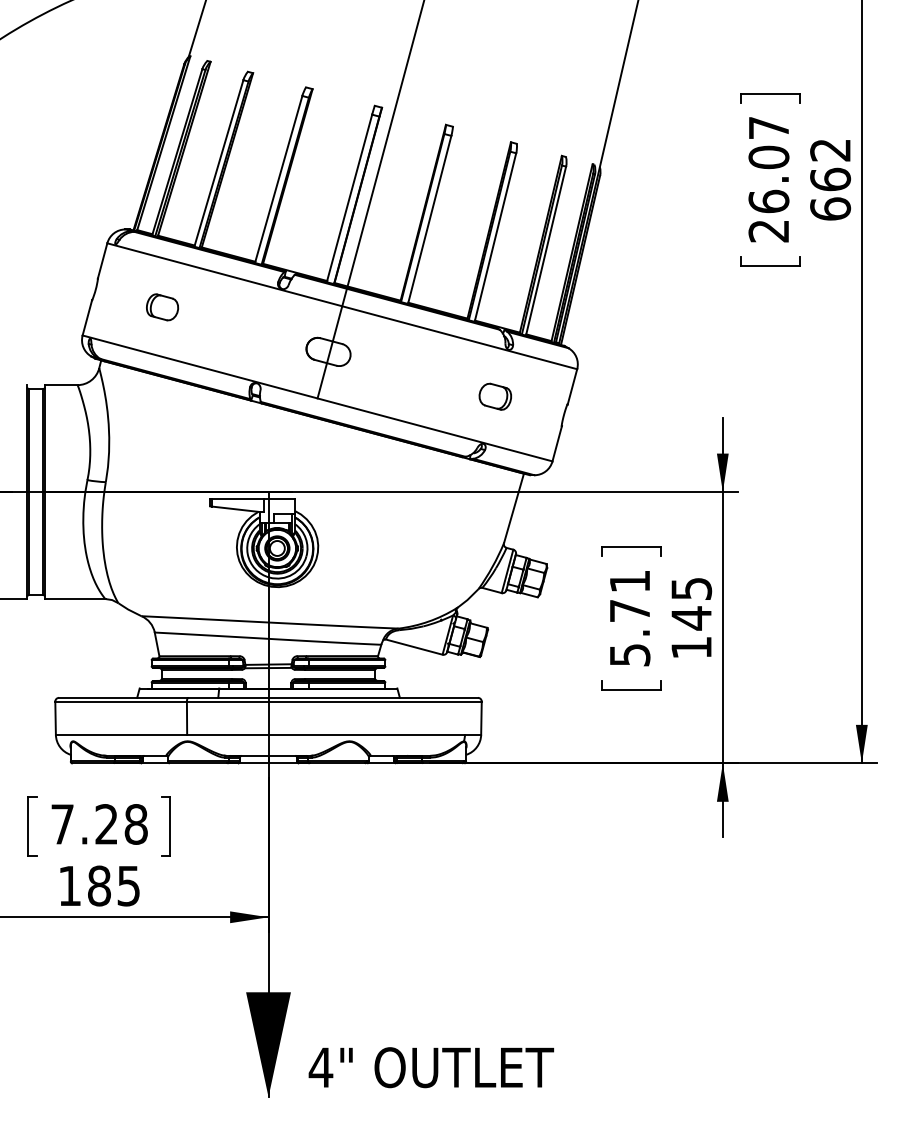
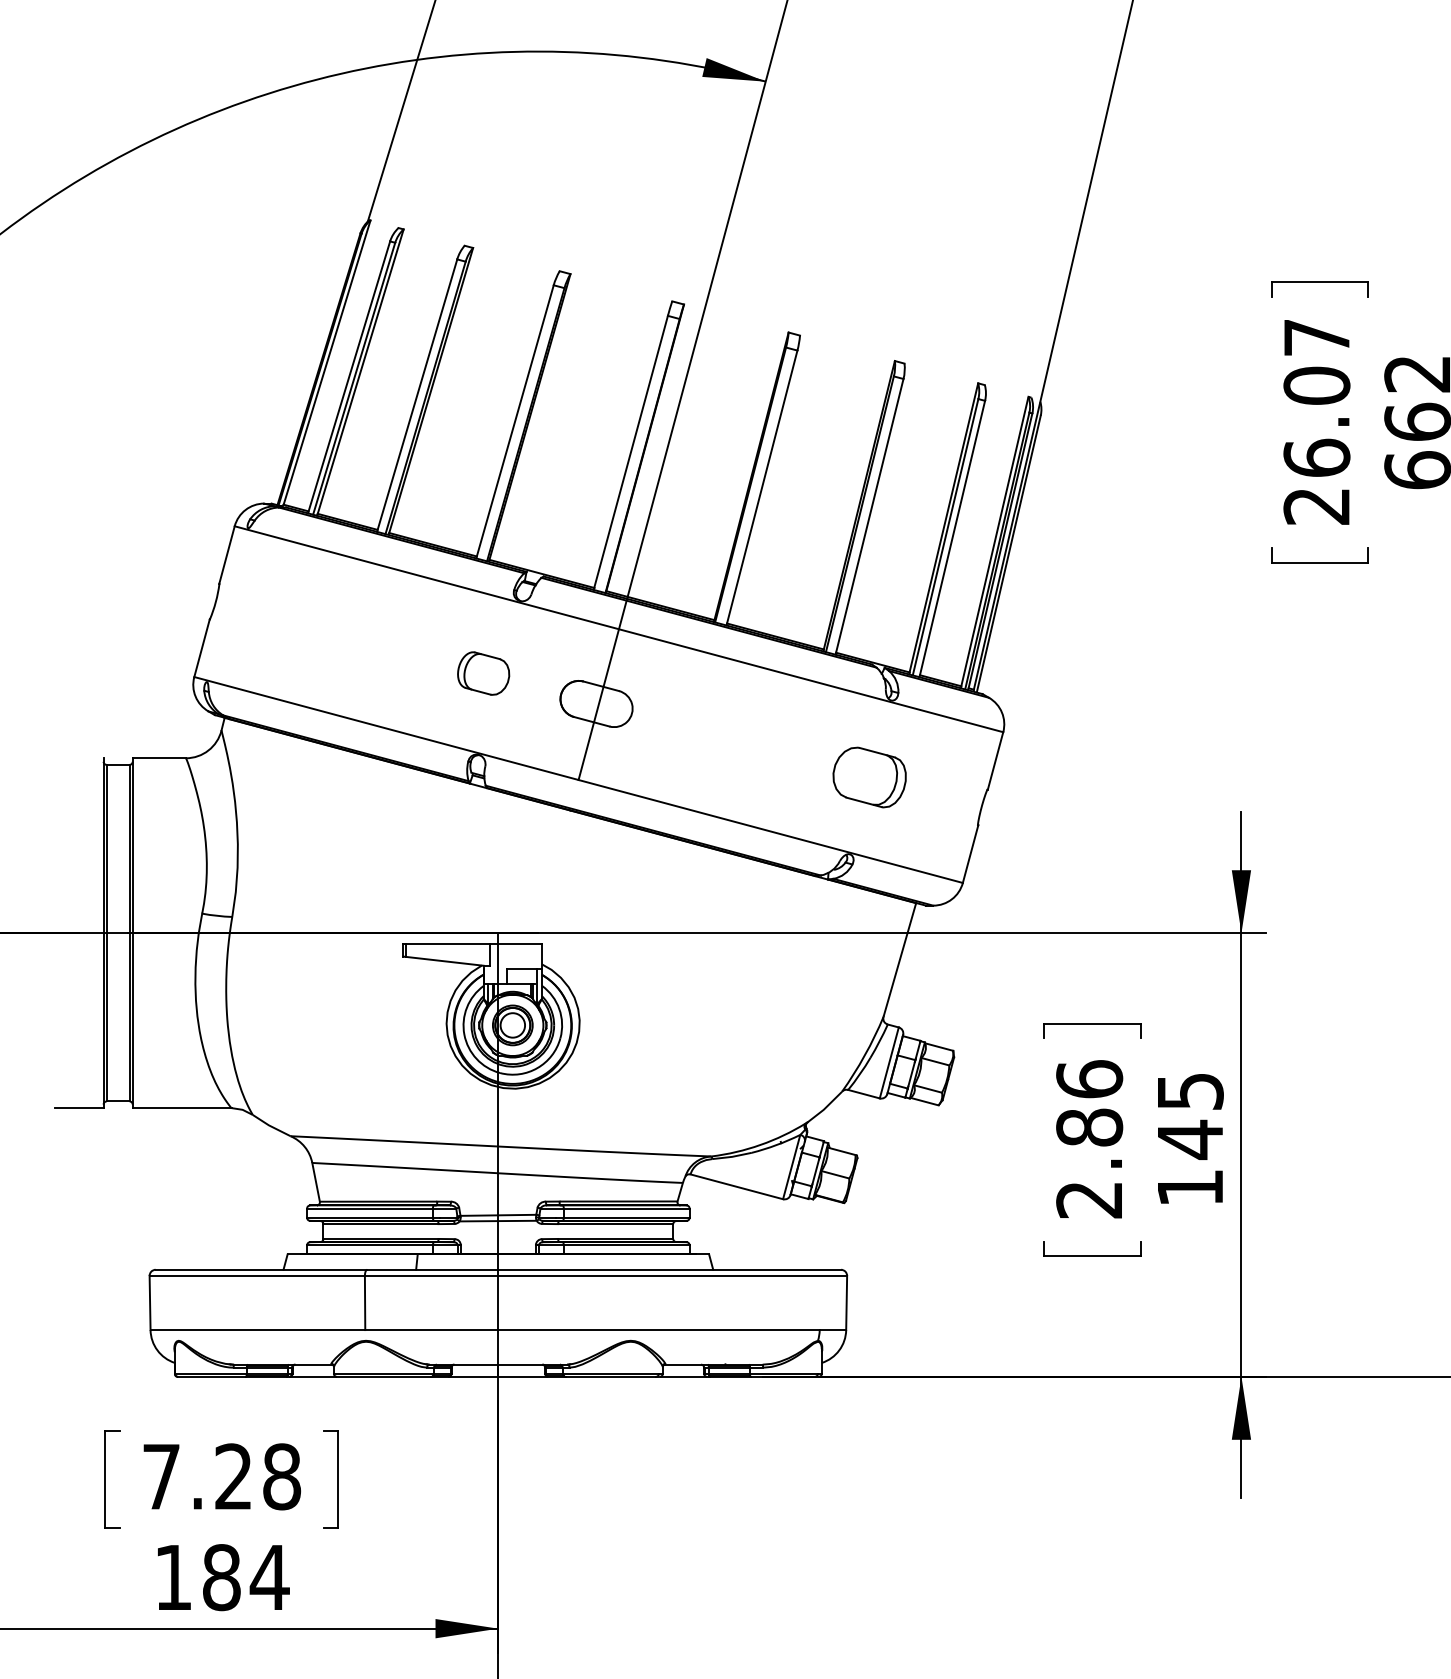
part: (162, 307) -> (483, 673), moved
part: (494, 396) -> (867, 776), size x1.4
text: (629, 617) -> (1088, 1138), 5.71 -> 2.86
text: (128, 886) -> (269, 1578), 185 -> 184

